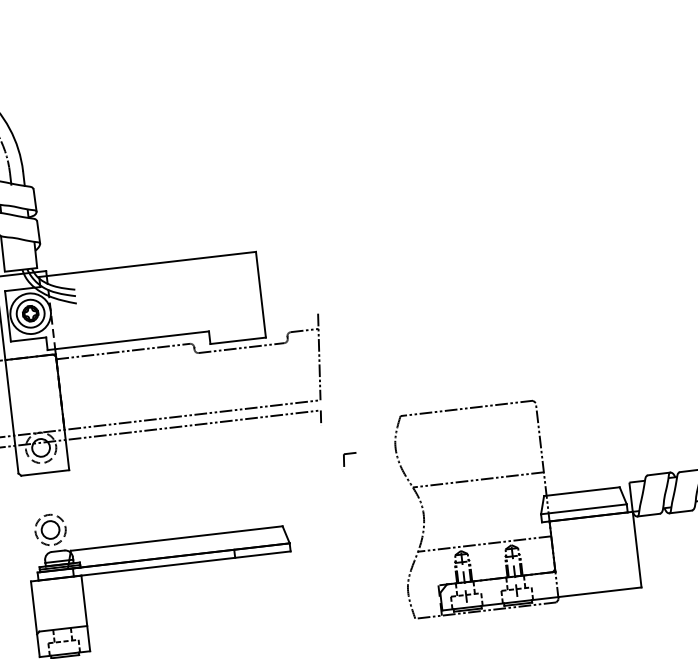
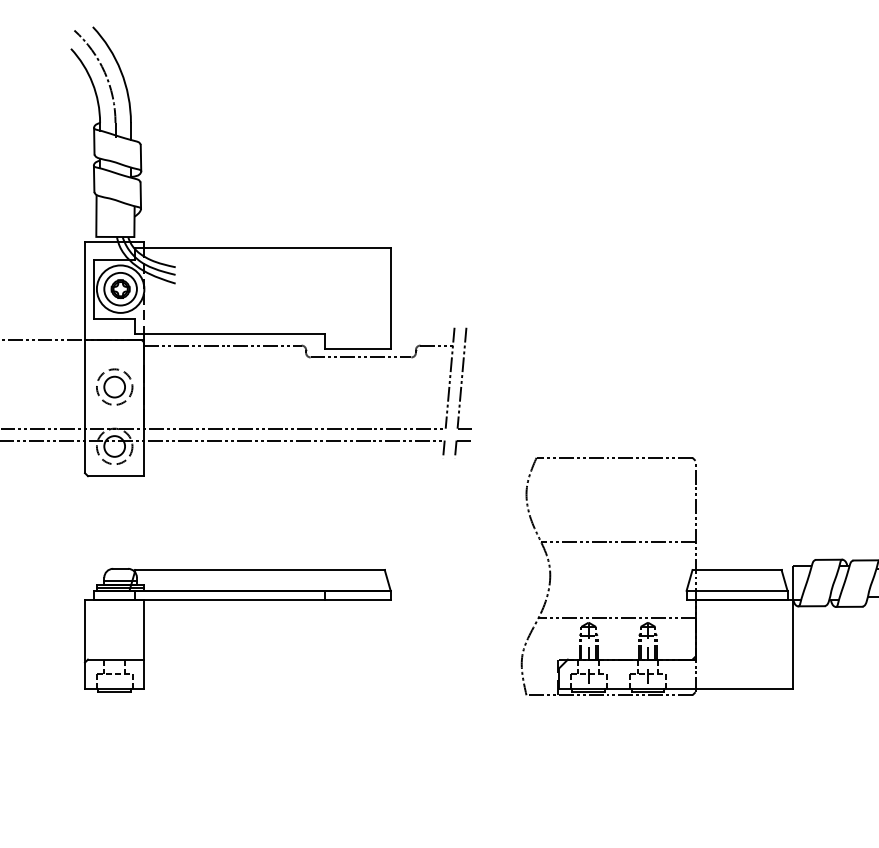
part: (330, 355) -> (463, 378), added
part: (349, 459) -> (462, 447), moved
part: (50, 529) -> (114, 386), moved

